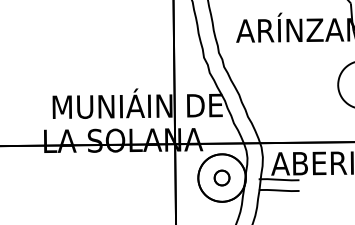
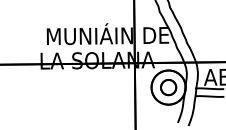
part: (221, 177) -> (168, 87), size x1.43

